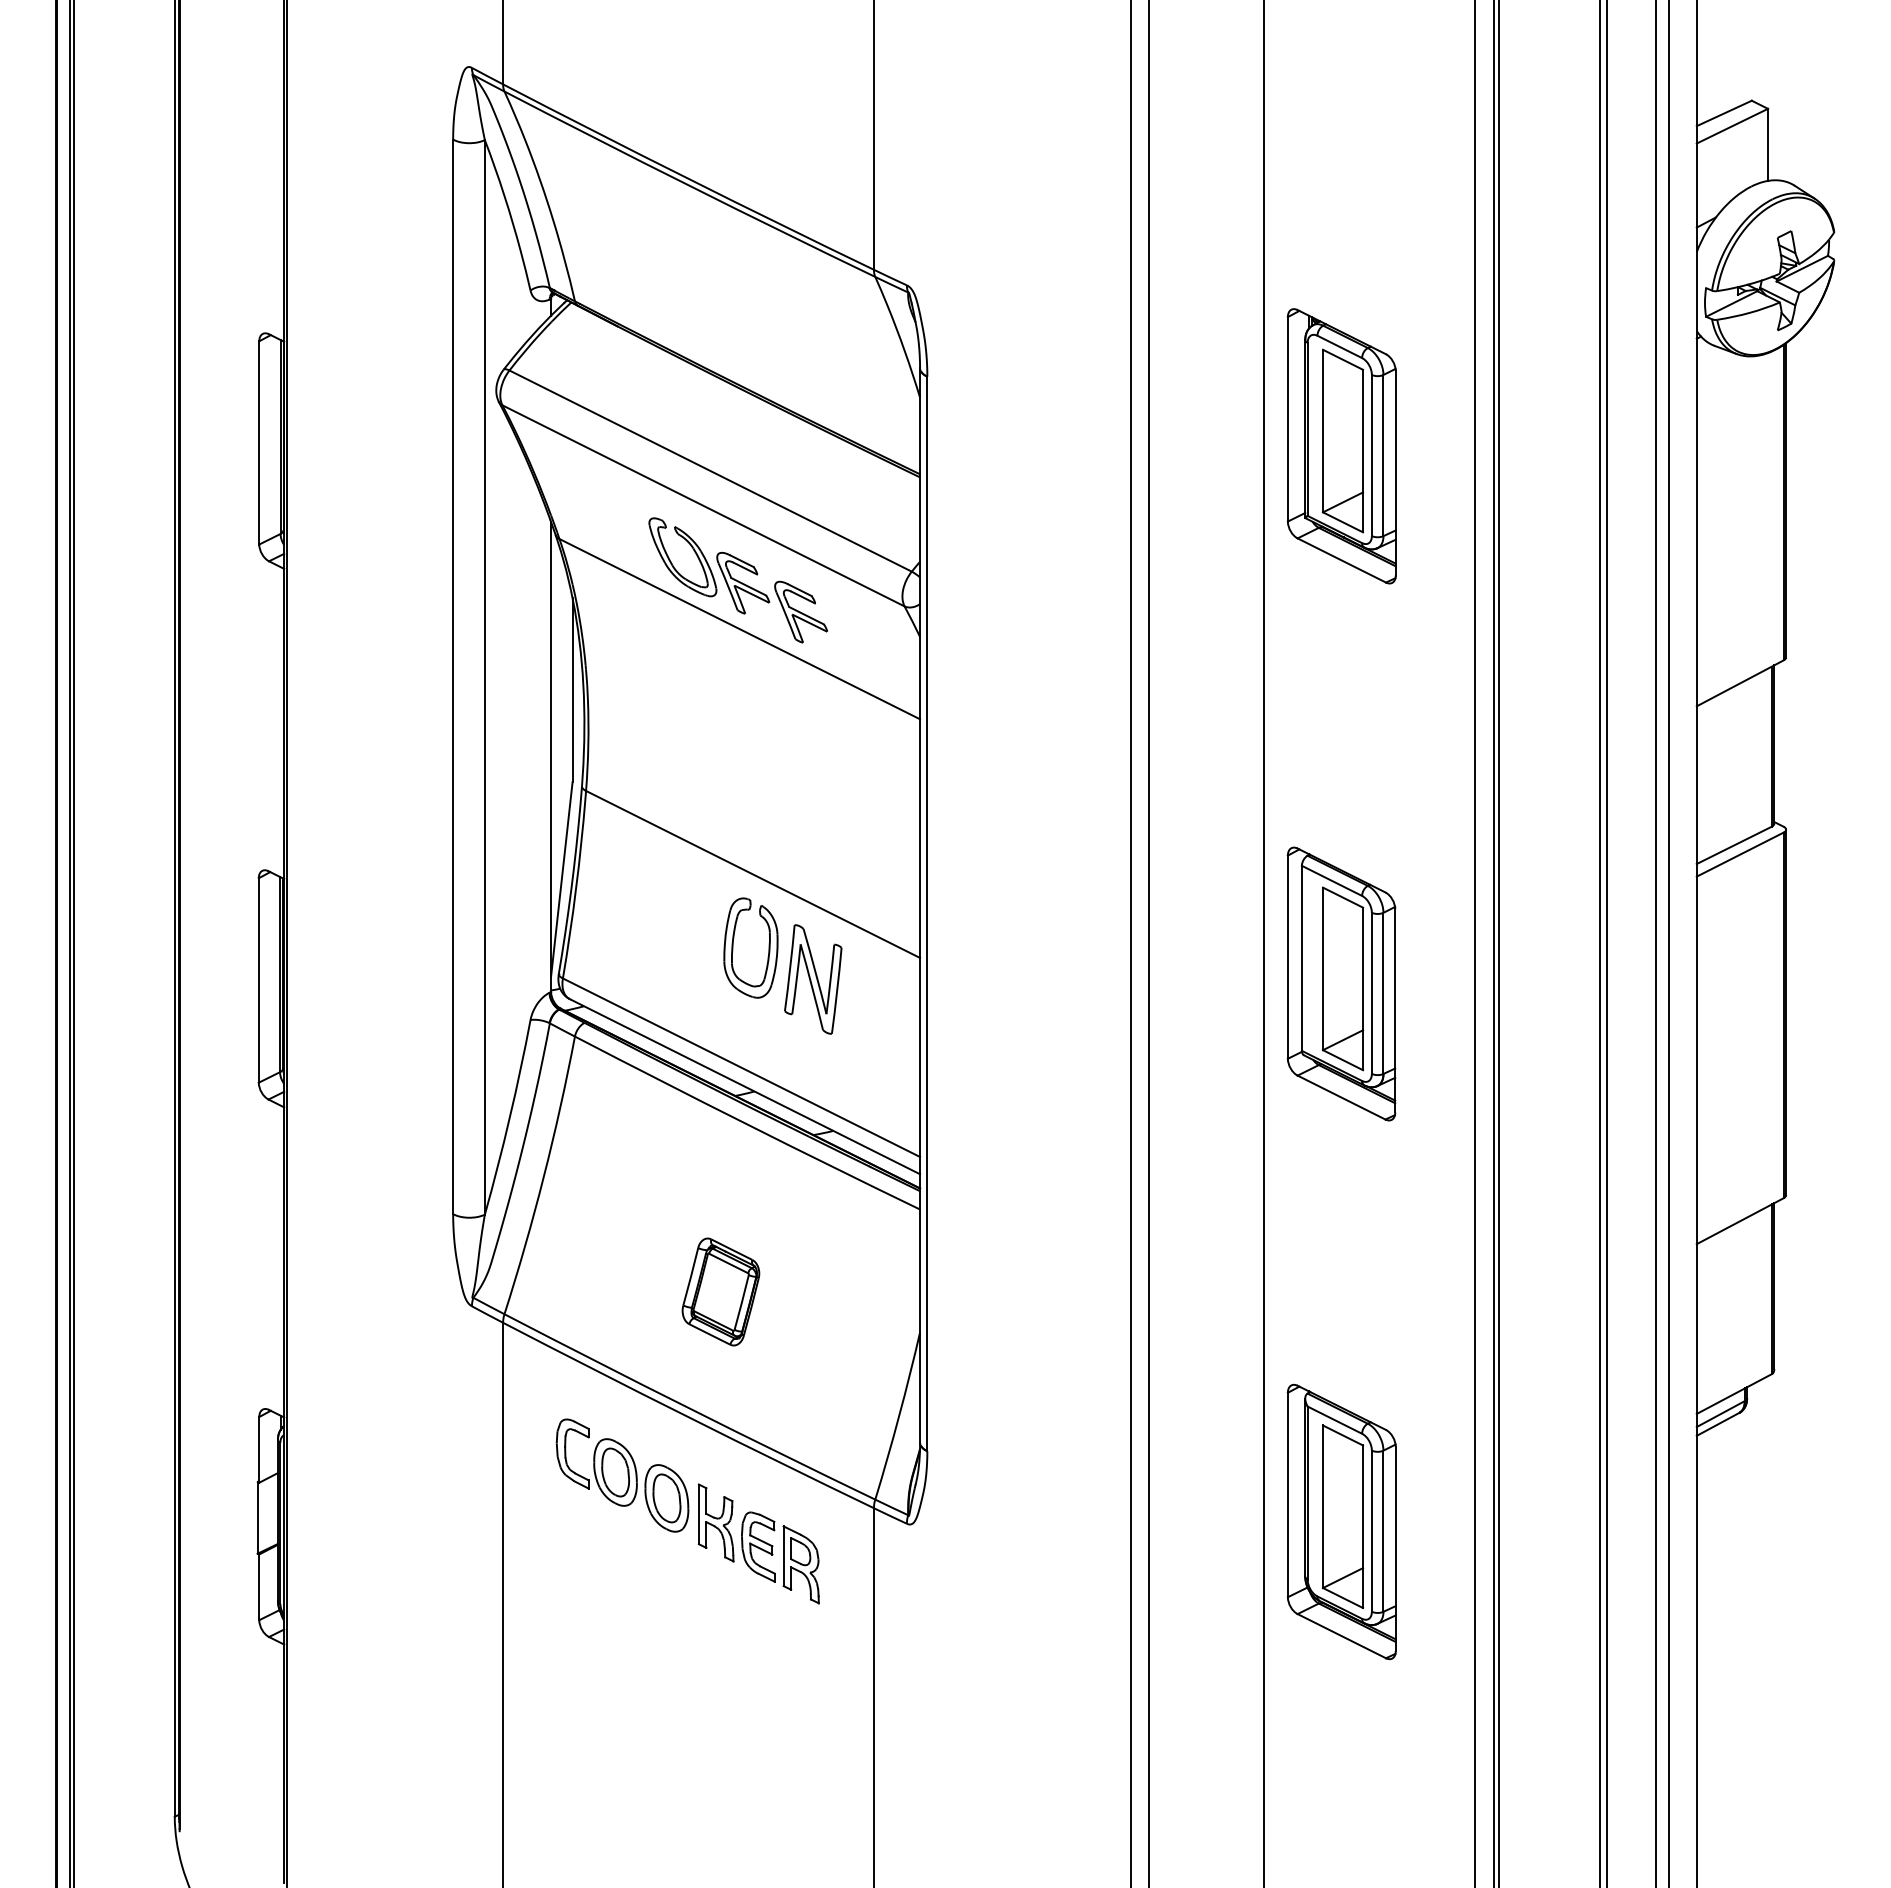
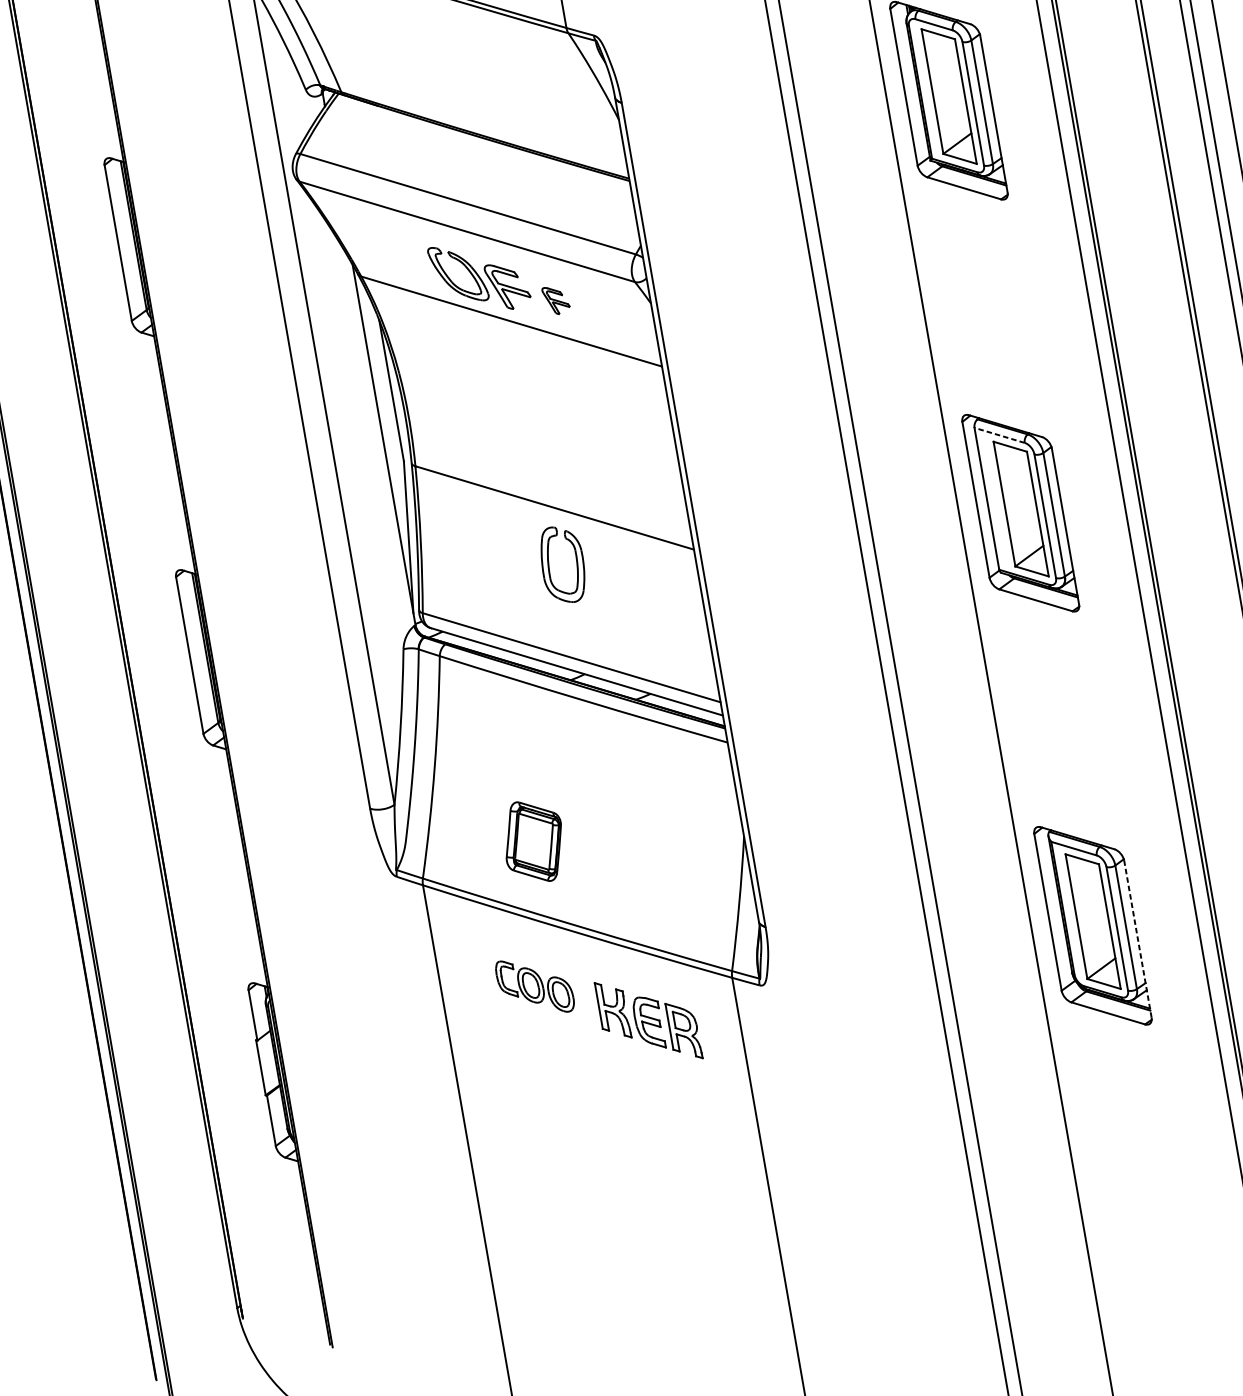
part: (800, 611) -> (555, 299), size x0.6
line: (1332, 880) -> (999, 435), solid -> dashed
part: (813, 979) -> (615, 580), removed
part: (720, 1291) -> (533, 841), moved
part: (622, 1475) -> (535, 986), size x0.7
line: (1395, 1548) -> (1137, 938), solid -> dashed

